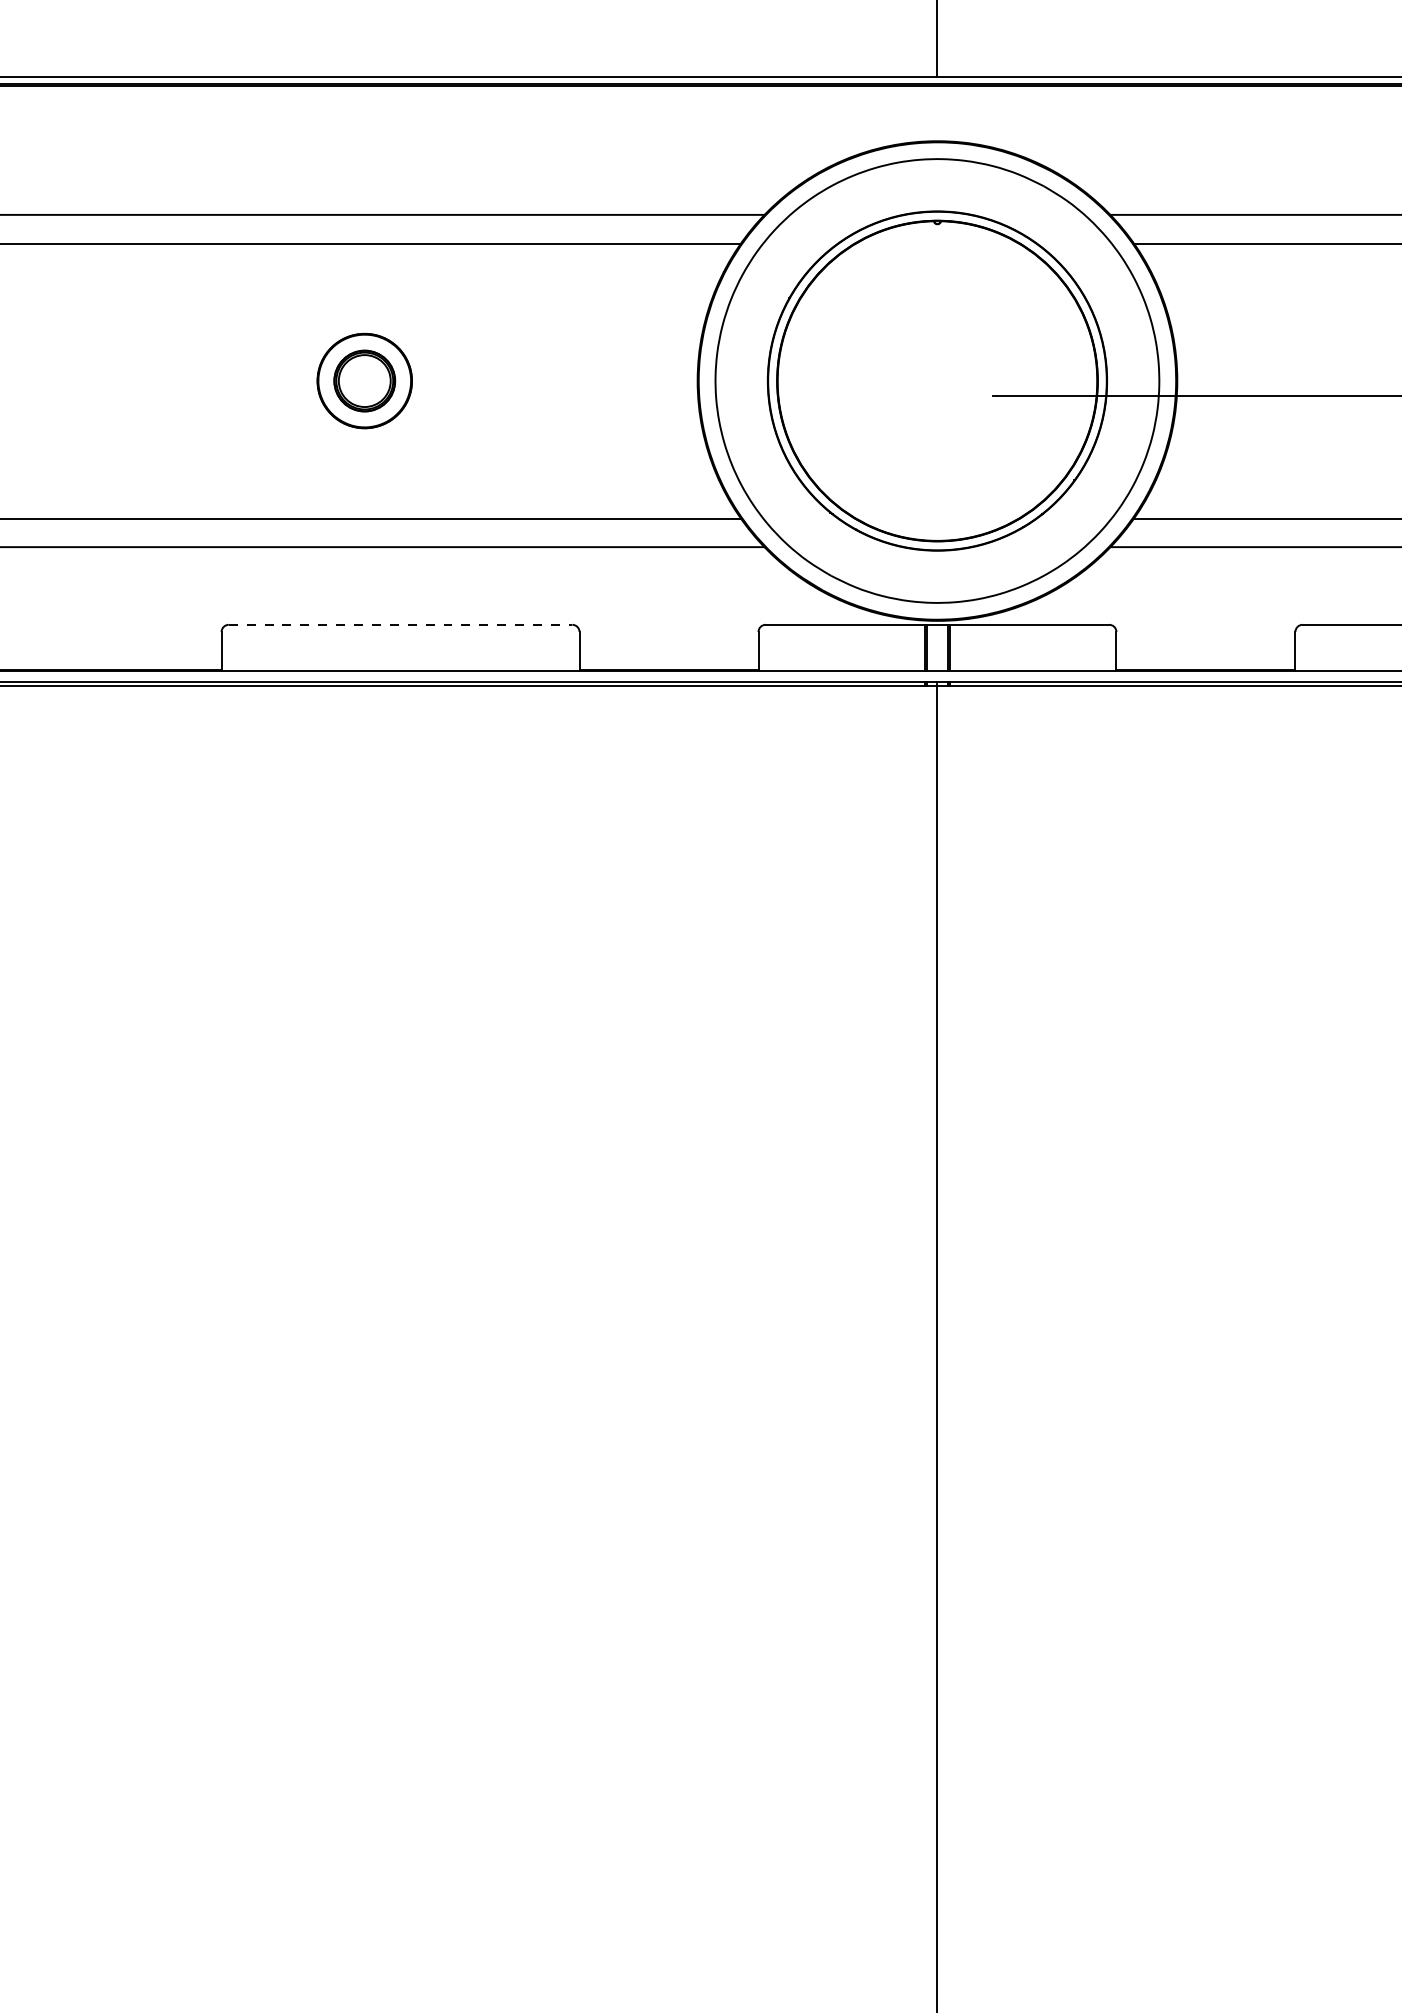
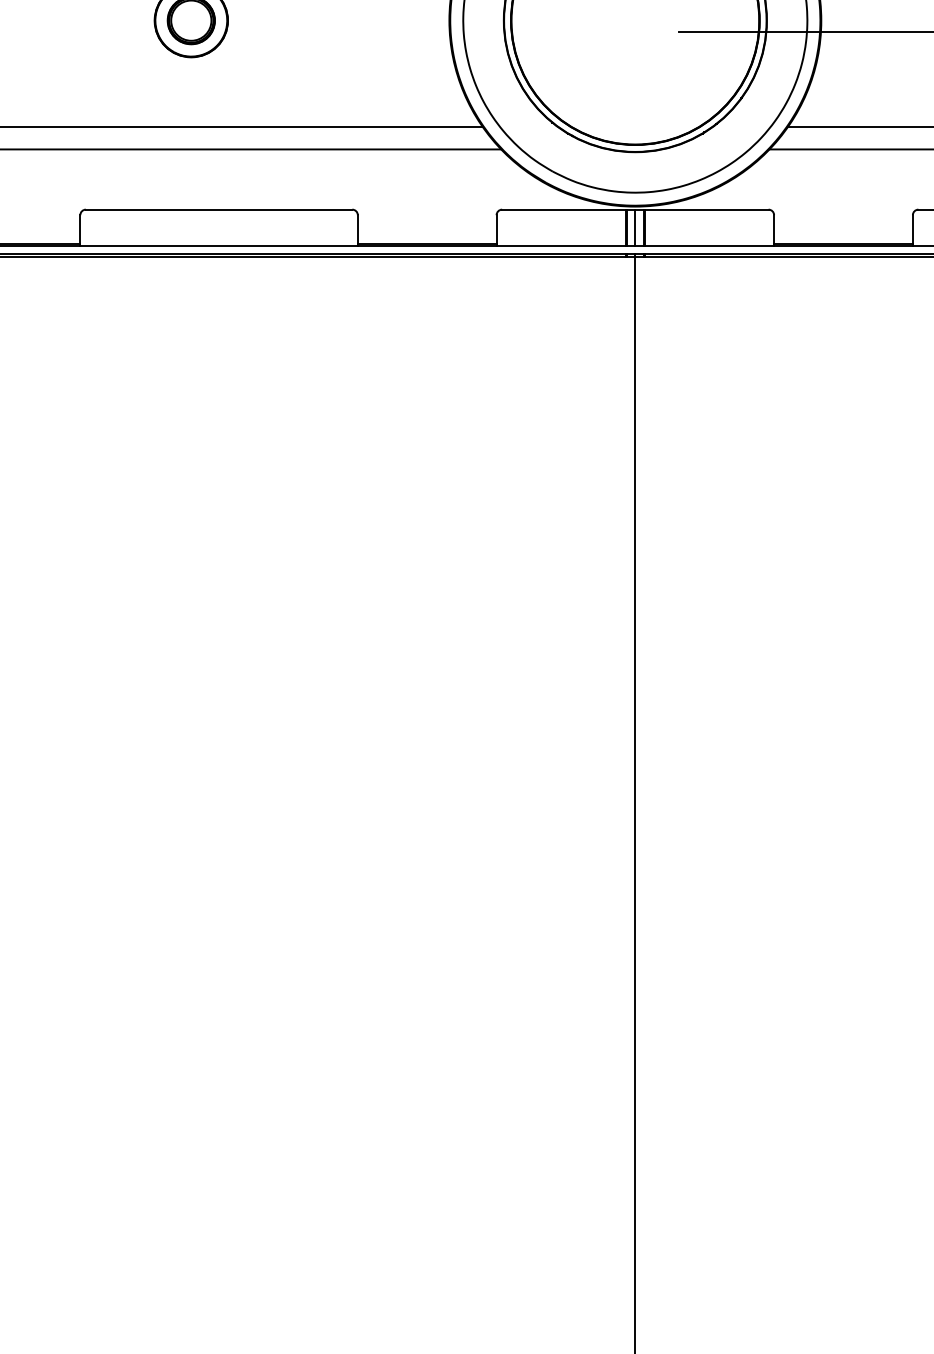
line: (400, 624) -> (219, 209), dashed -> solid
line: (937, 647) -> (635, 227), added

